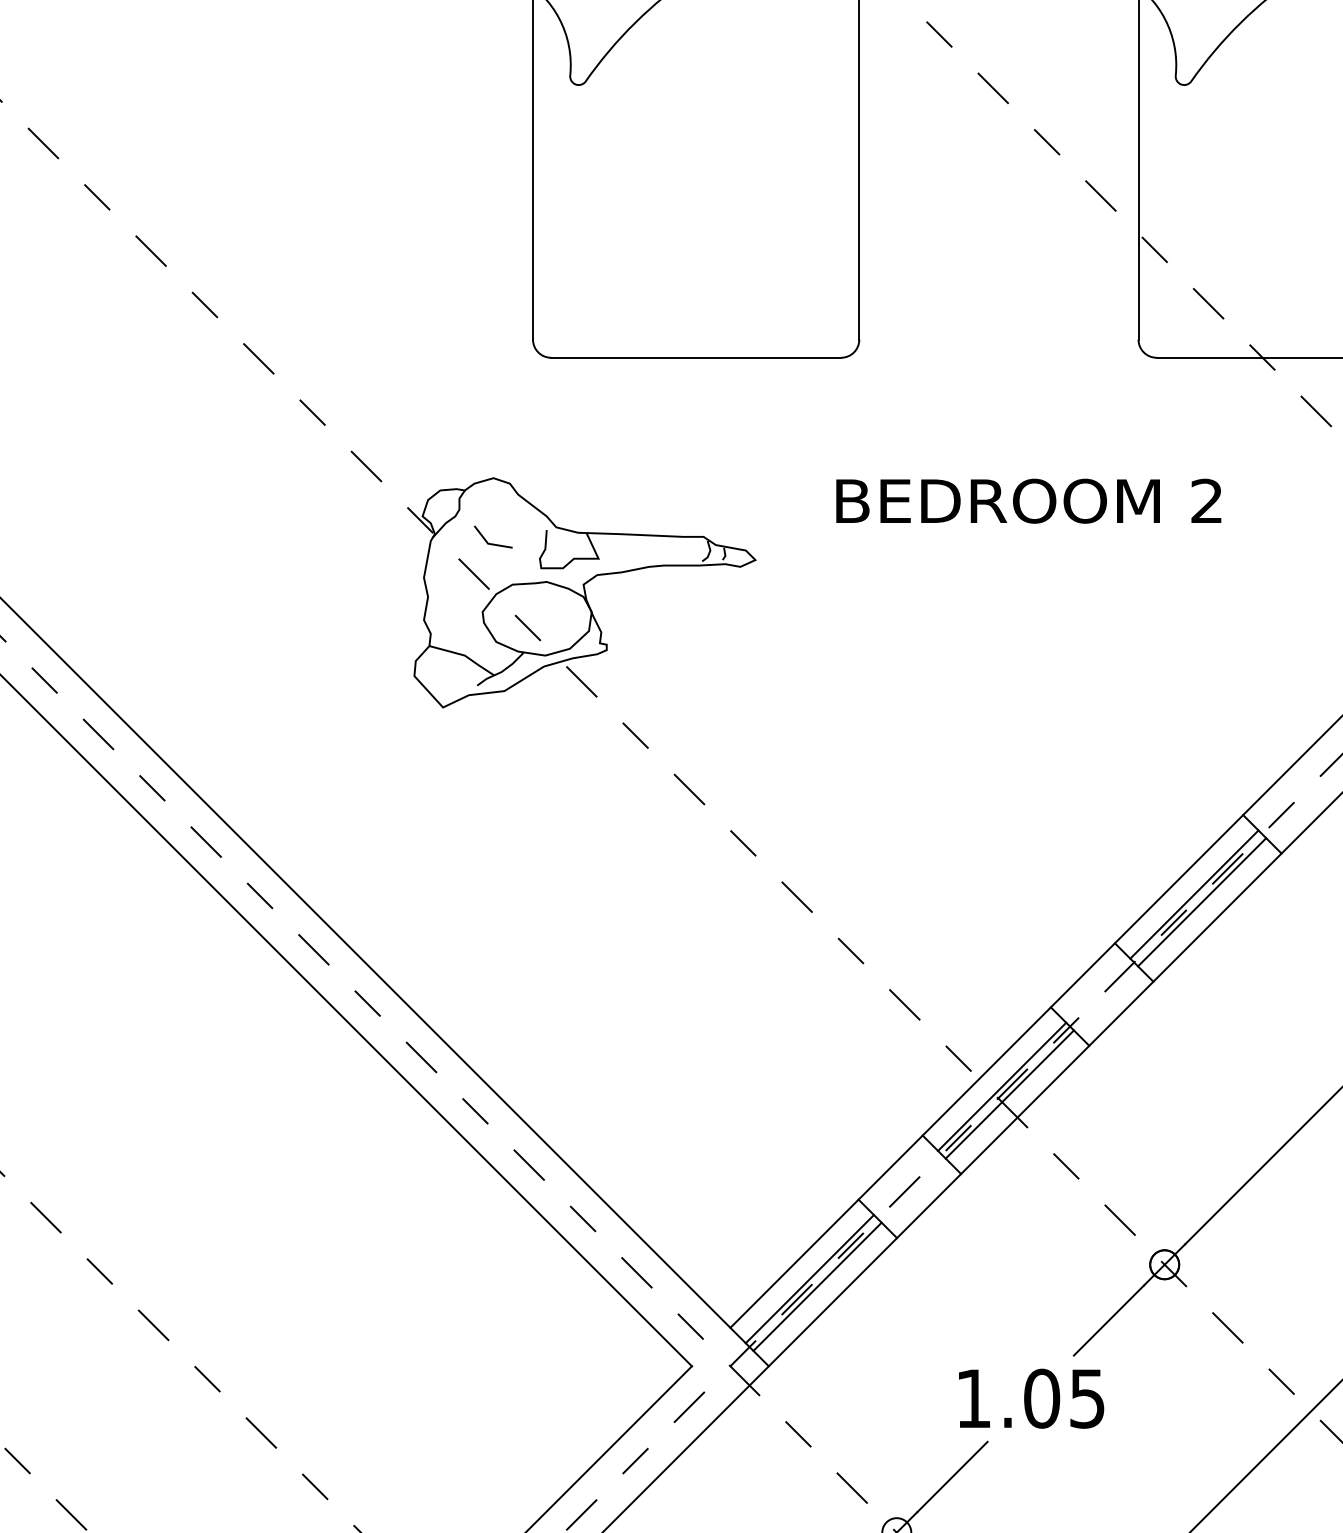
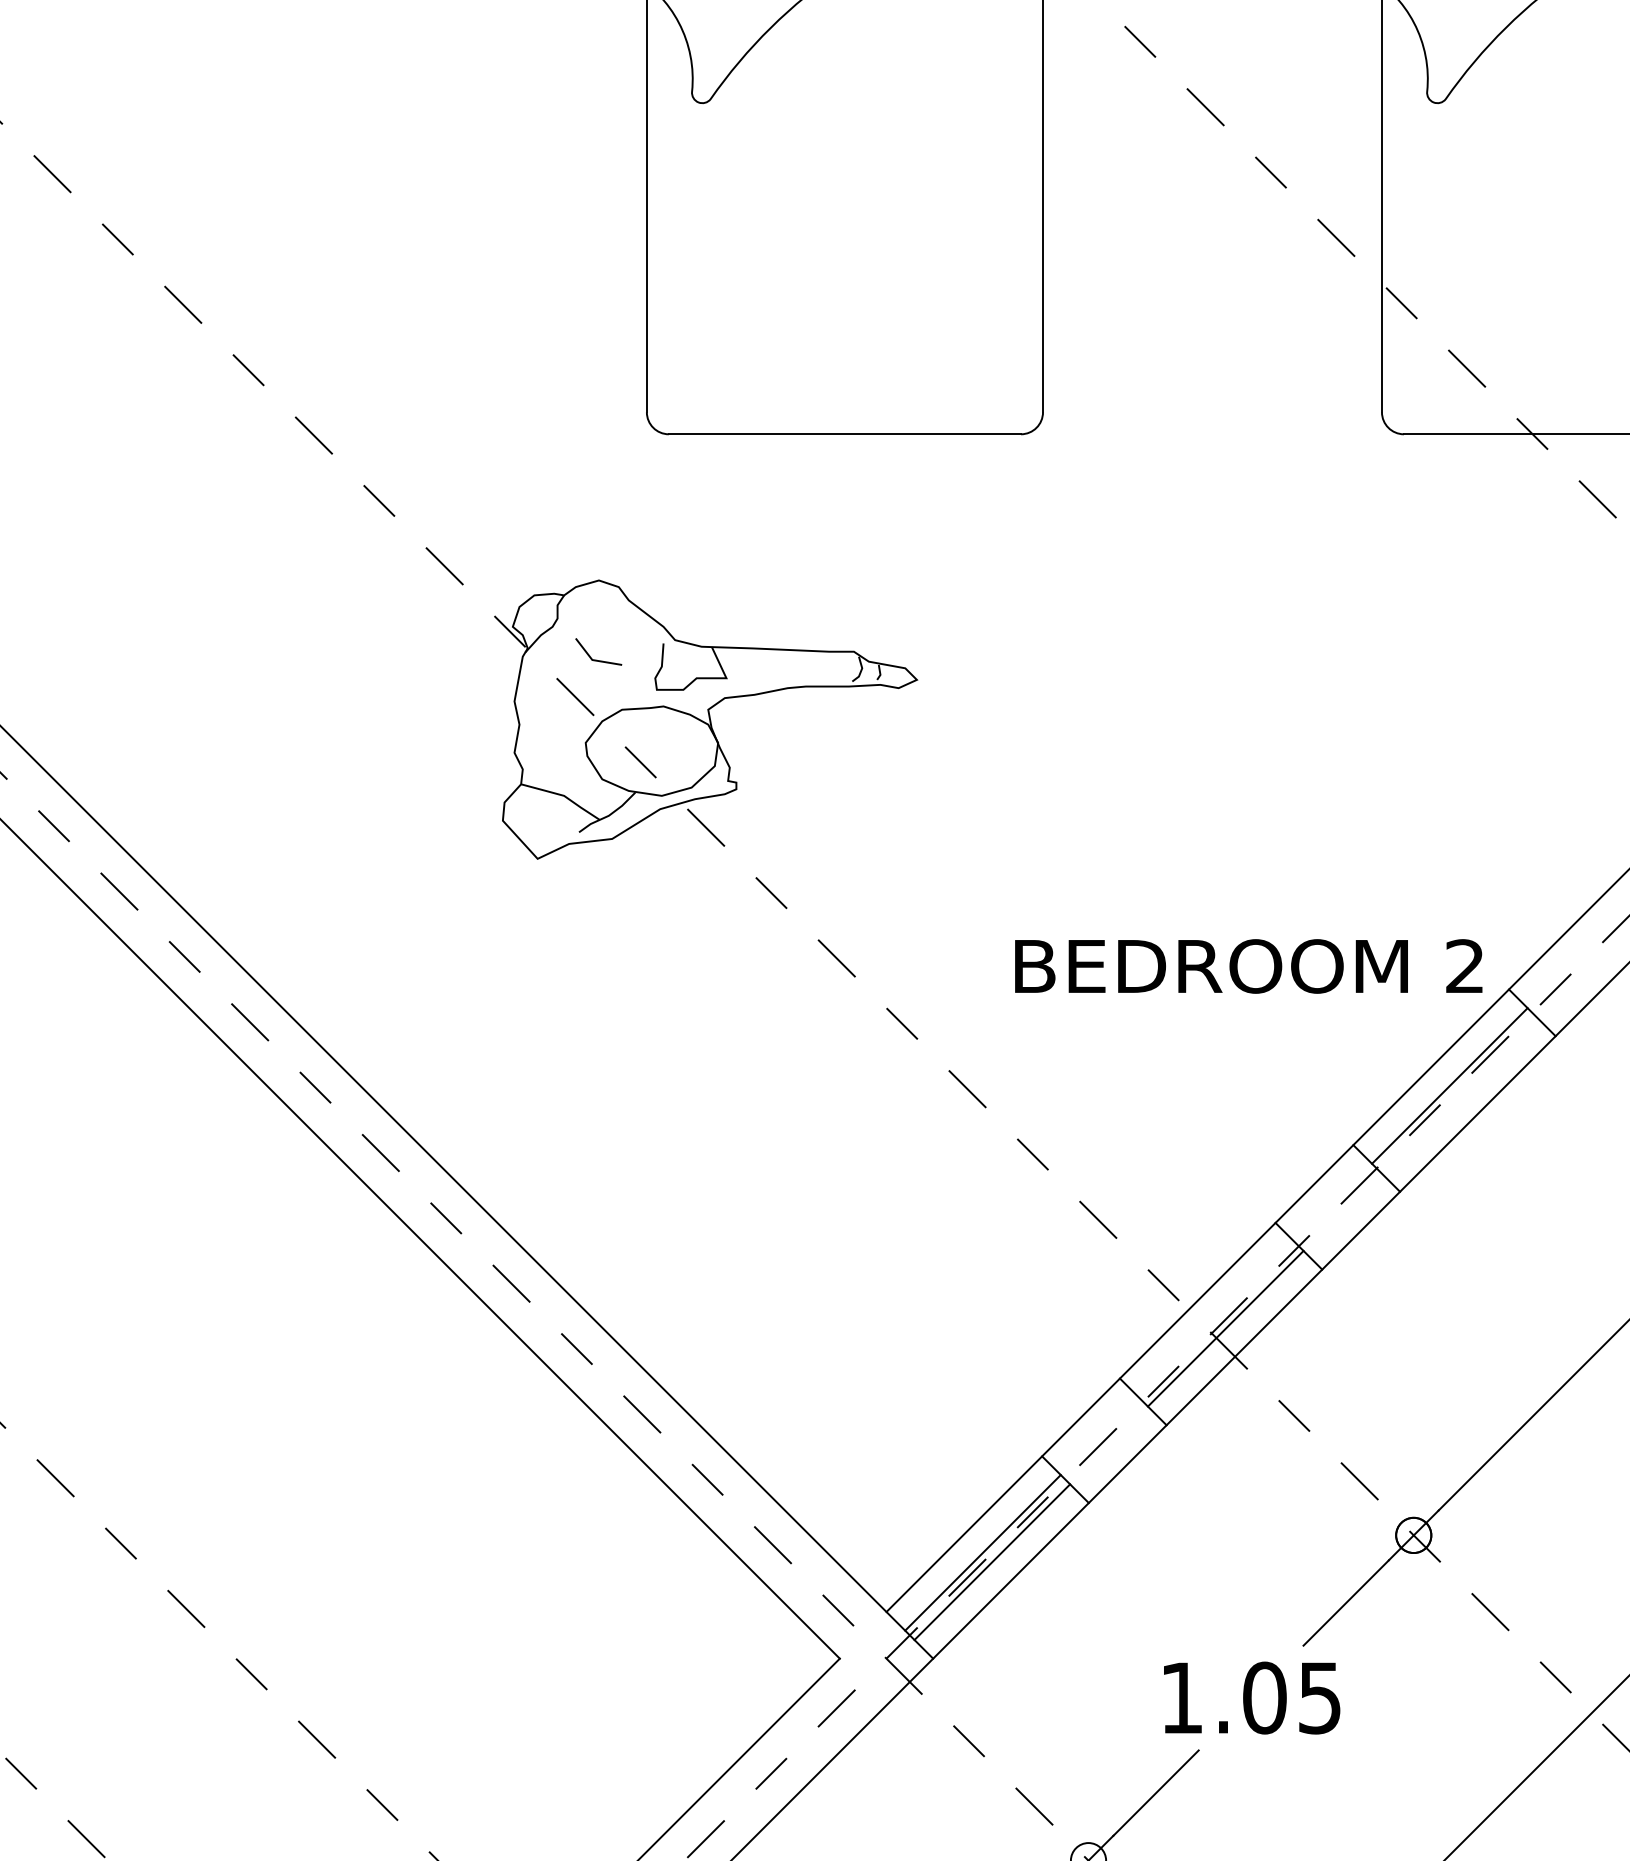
text: (1028, 501) -> (1248, 966), moved
line: (1202, 902) -> (1459, 1095), removed
line: (1002, 1086) -> (1216, 1319), removed

